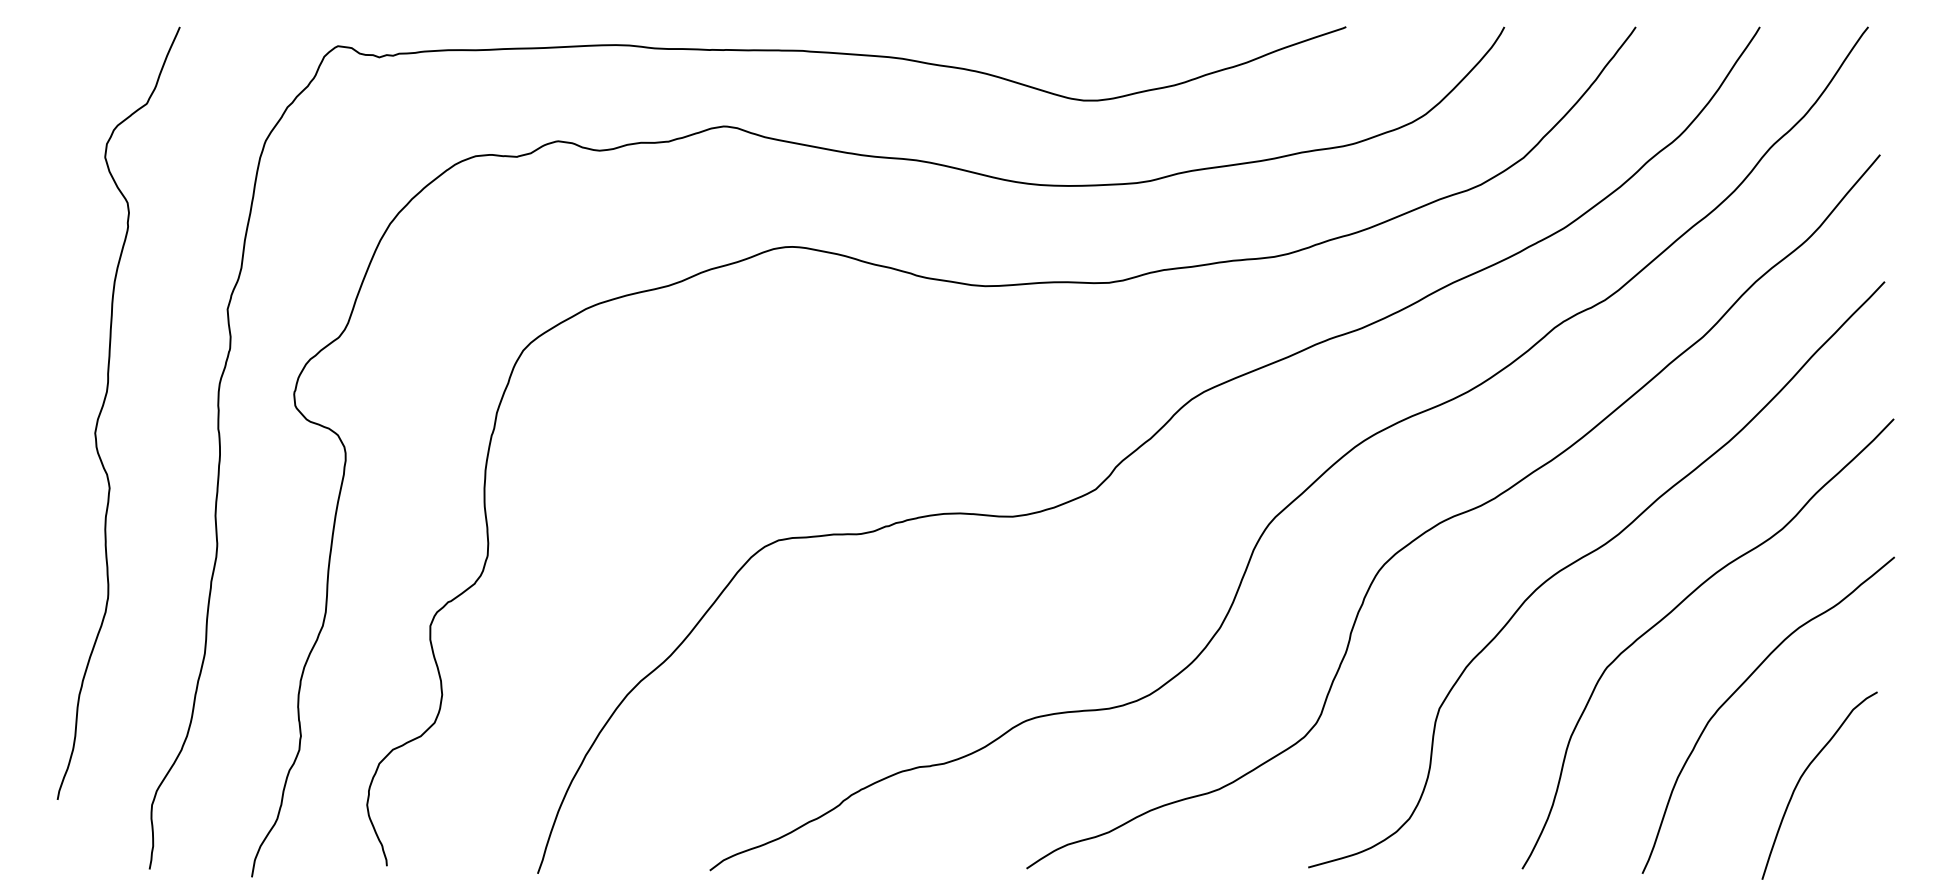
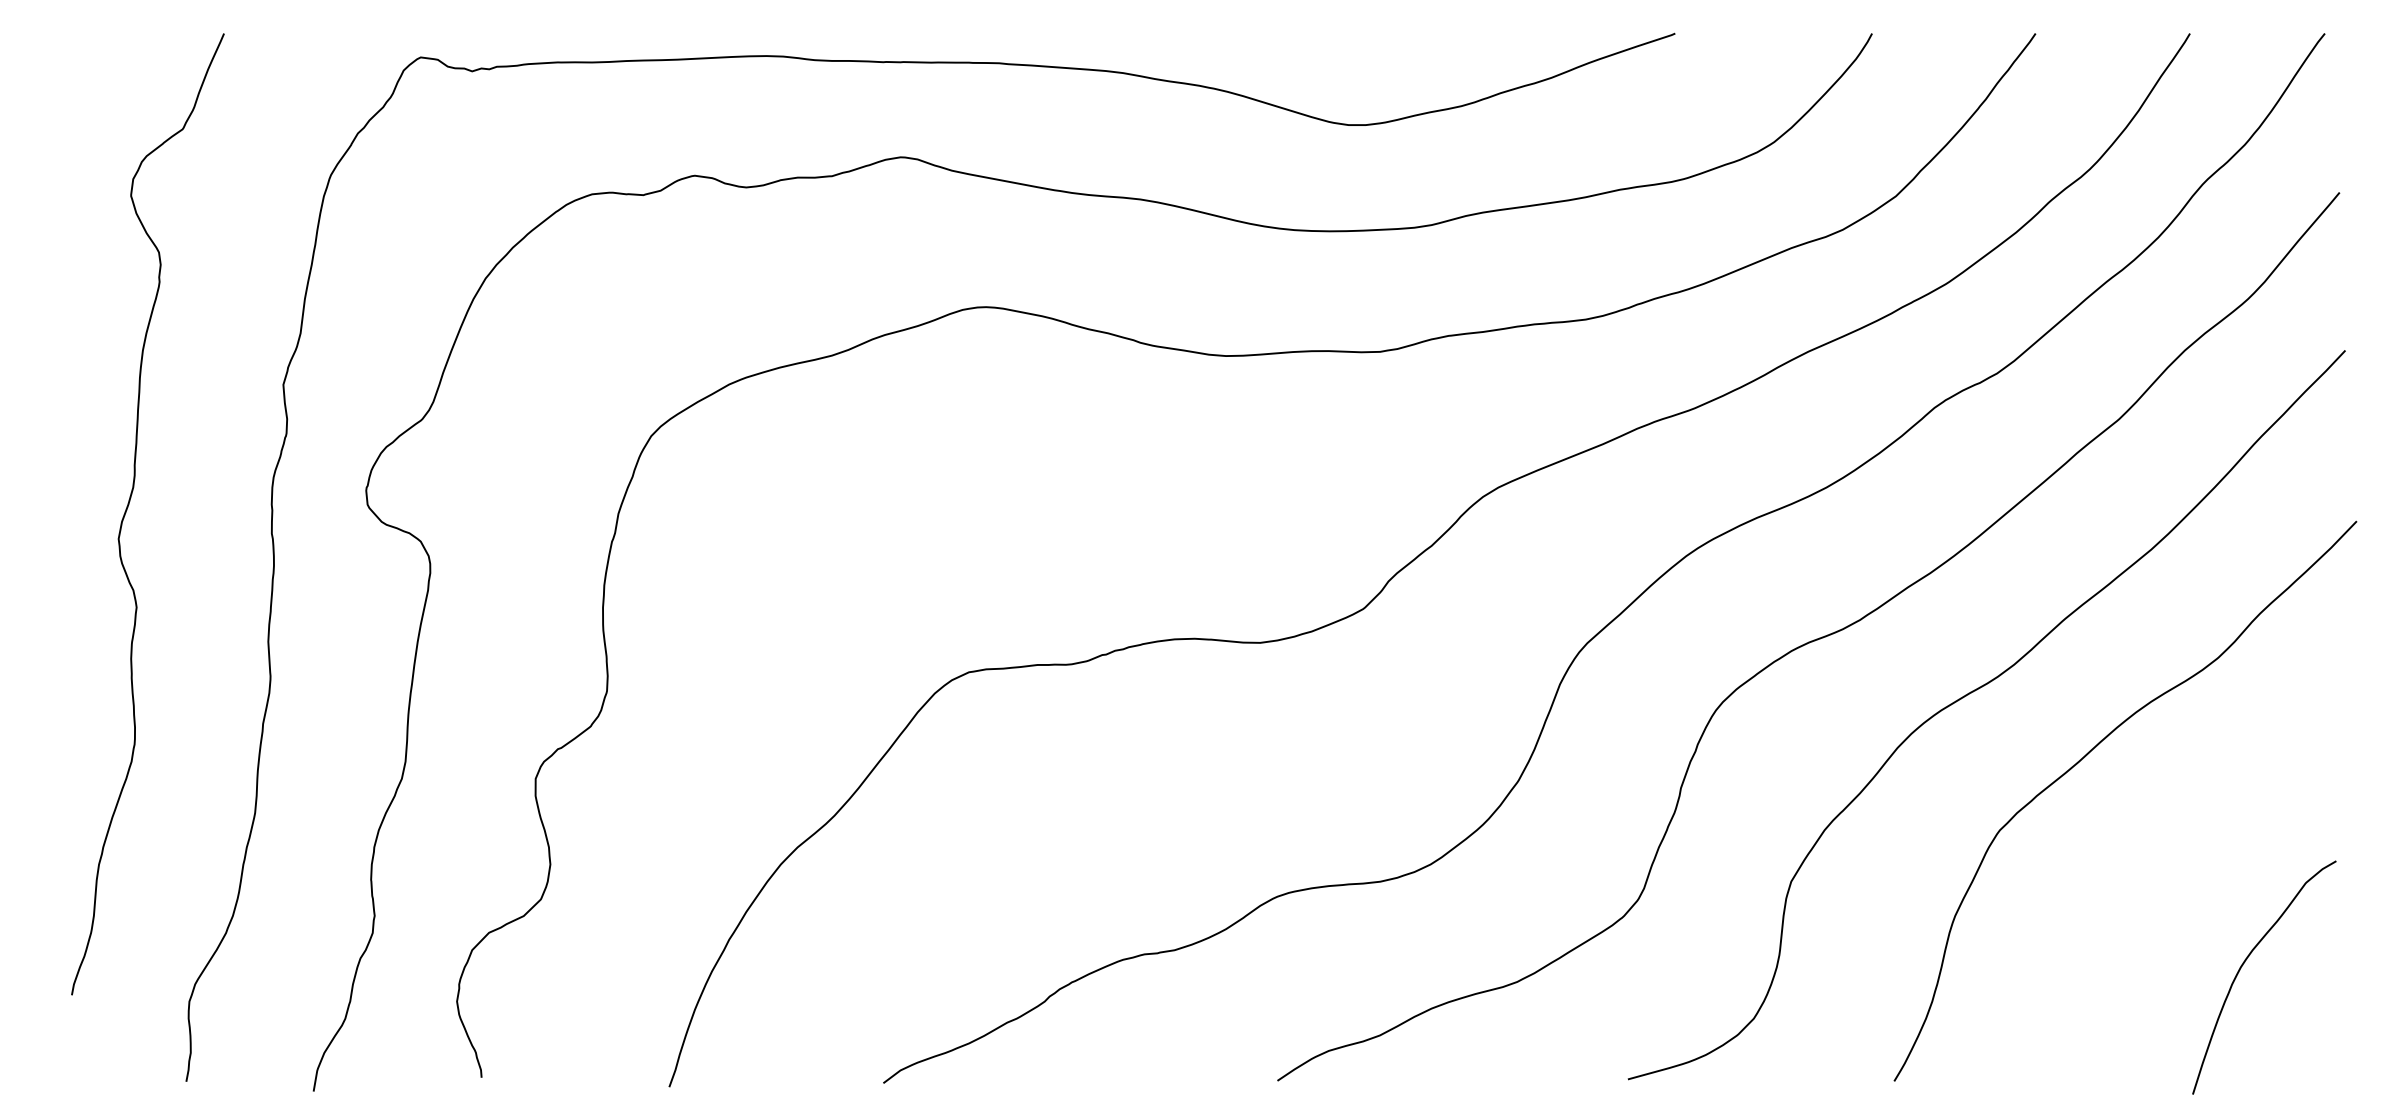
curve: (1741, 686) -> (2166, 854), removed

